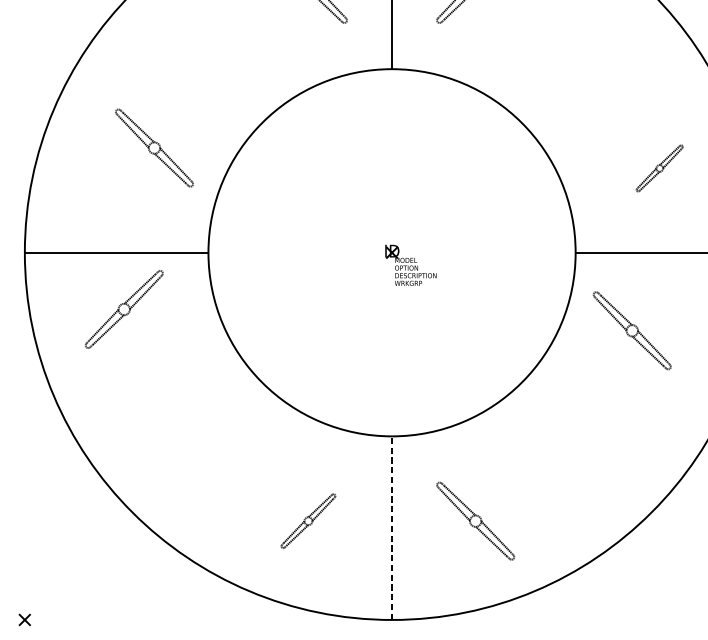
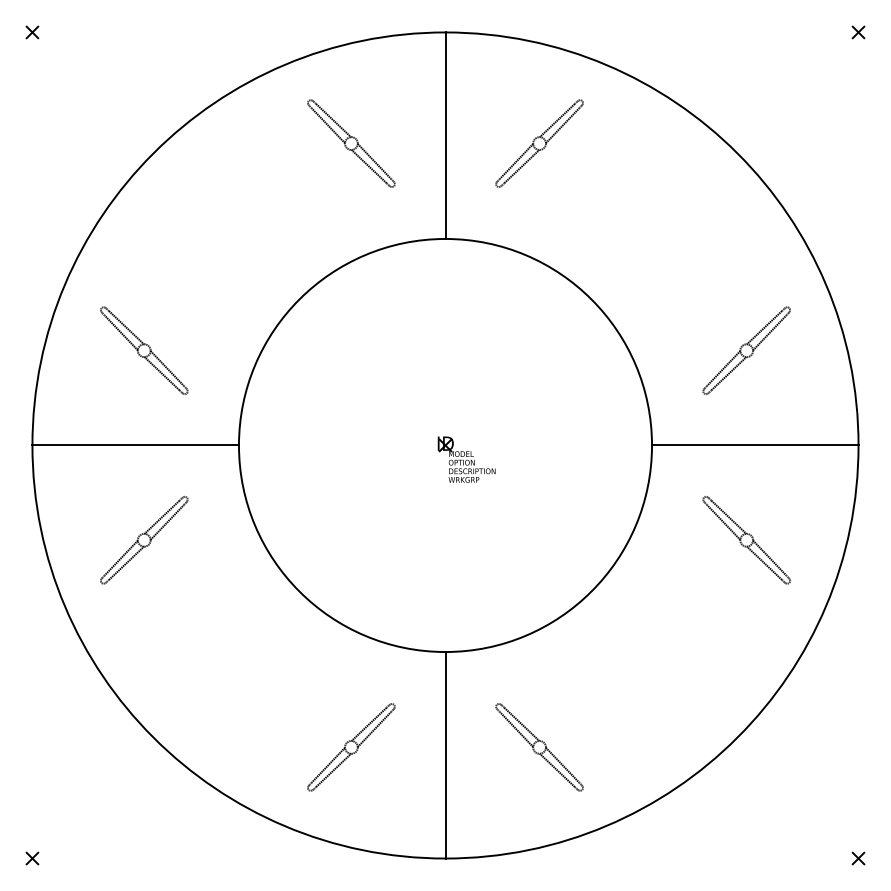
part: (154, 147) -> (144, 350), moved
part: (659, 168) -> (746, 350), size x1.67
part: (124, 309) -> (144, 540), moved
part: (632, 331) -> (746, 540), moved
part: (308, 521) -> (351, 747), size x1.43
line: (392, 527) -> (445, 754), dashed -> solid

